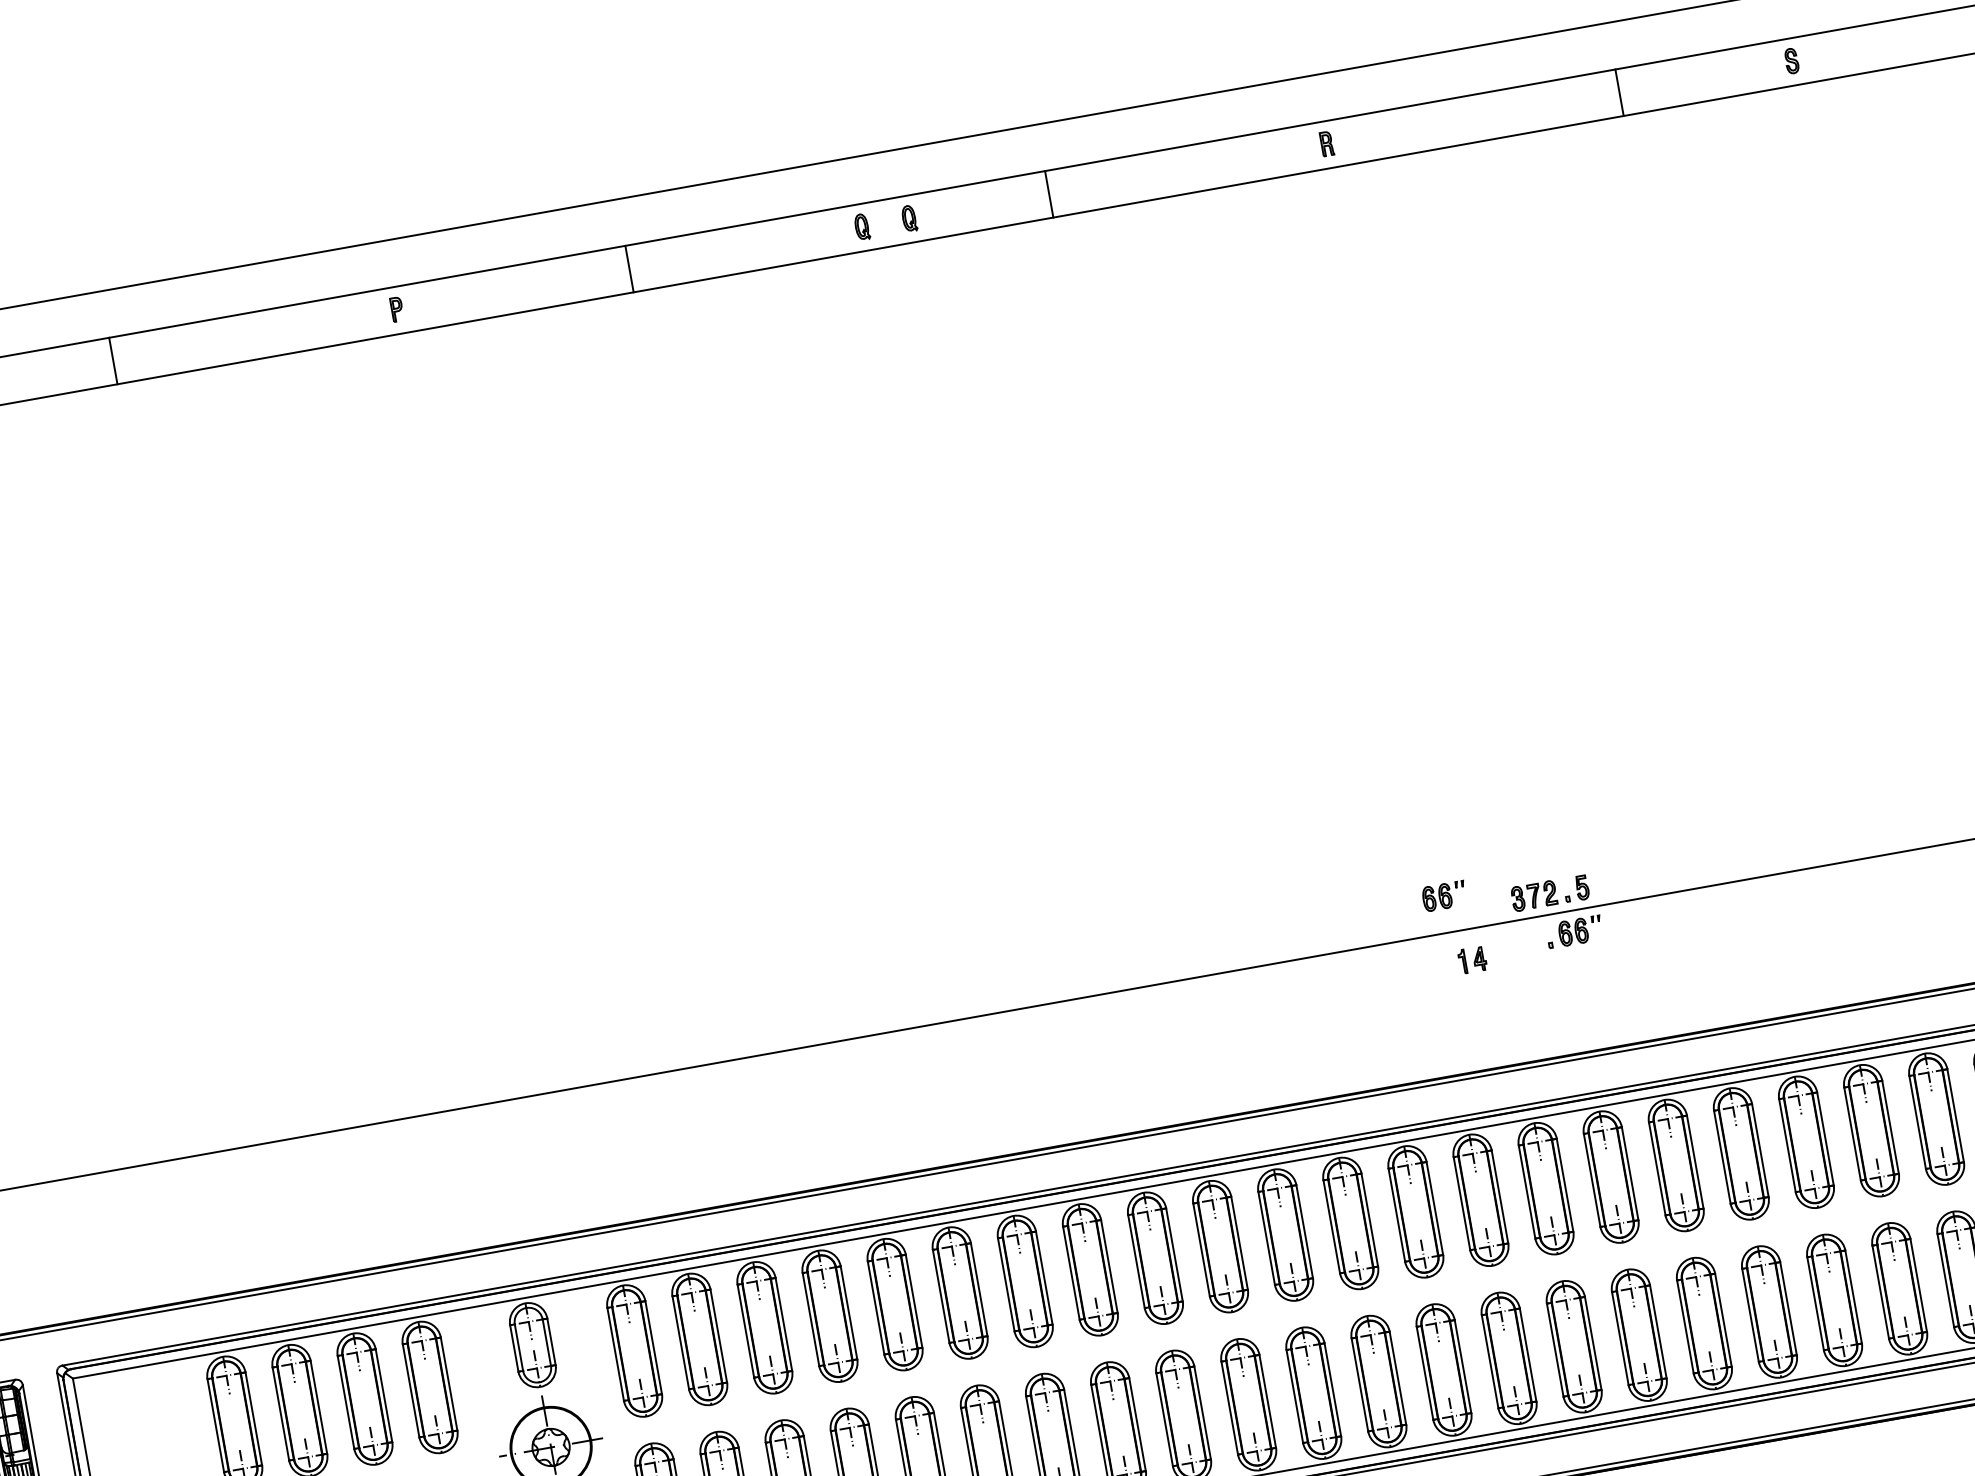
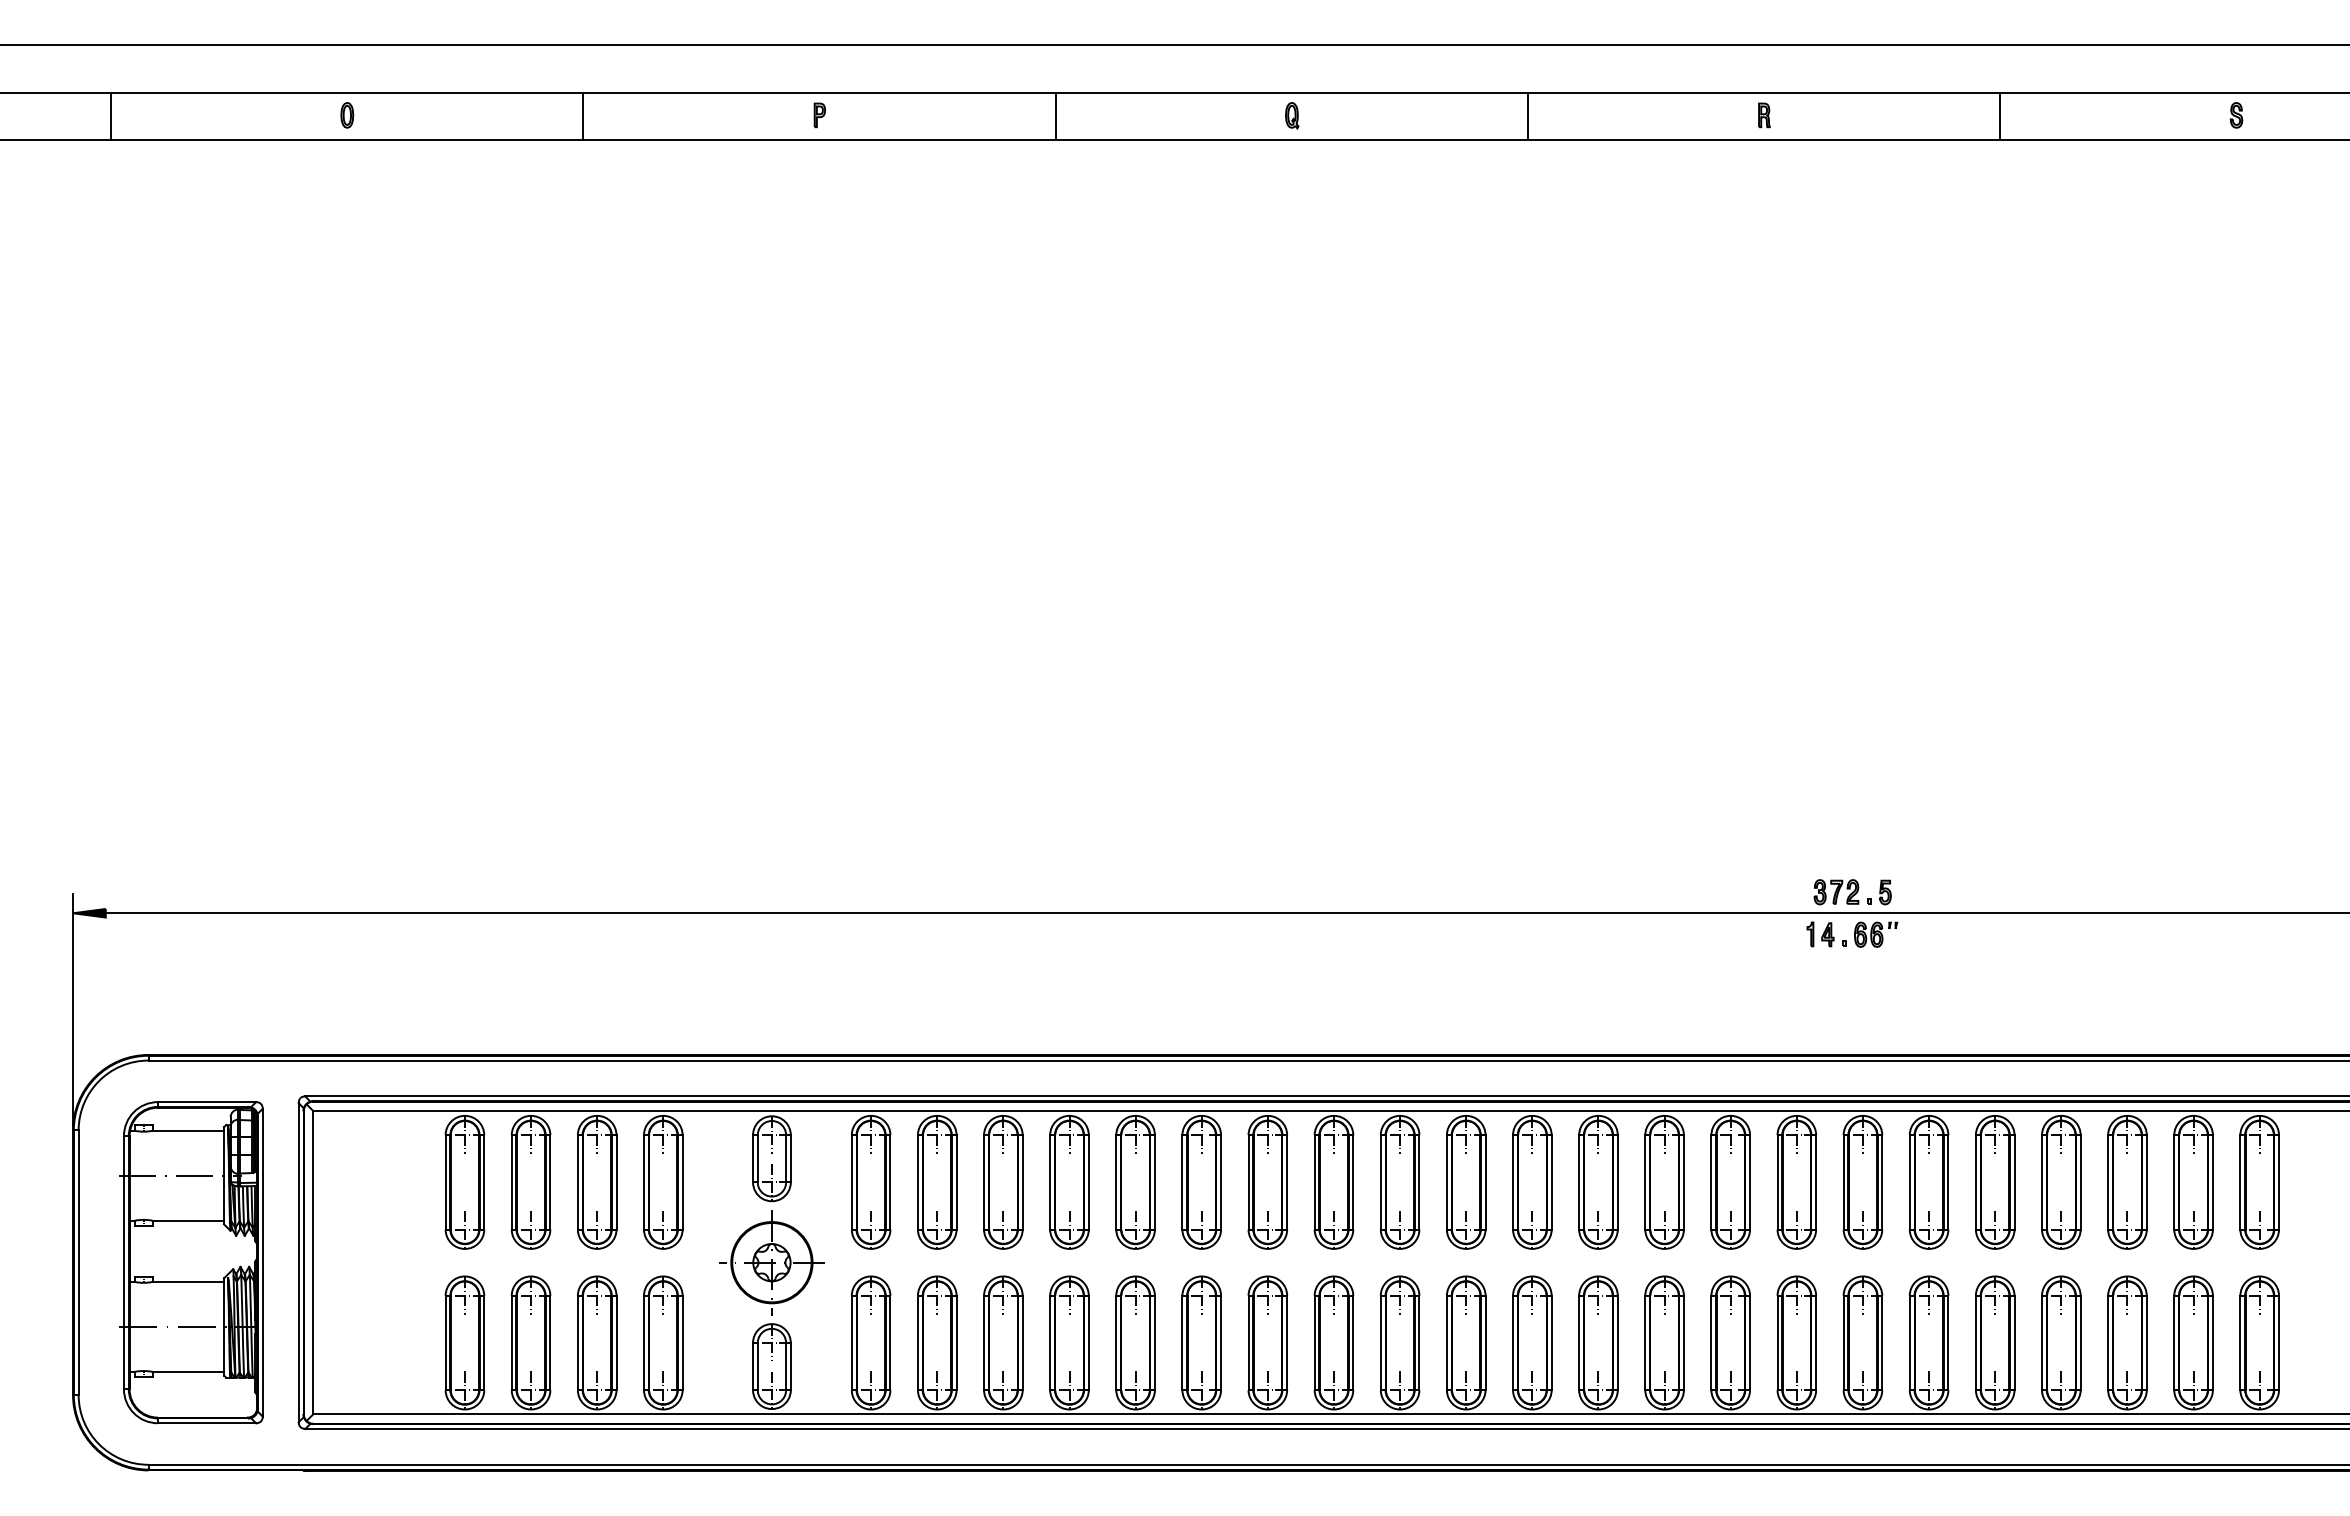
line: (1619, 91) -> (2000, 115), moved
line: (1049, 193) -> (1528, 115), moved
part: (909, 218) -> (1340, 115), removed
line: (113, 360) -> (583, 115), moved
part: (1444, 896) -> (1748, 876), removed
part: (1472, 960) -> (1820, 934), moved

